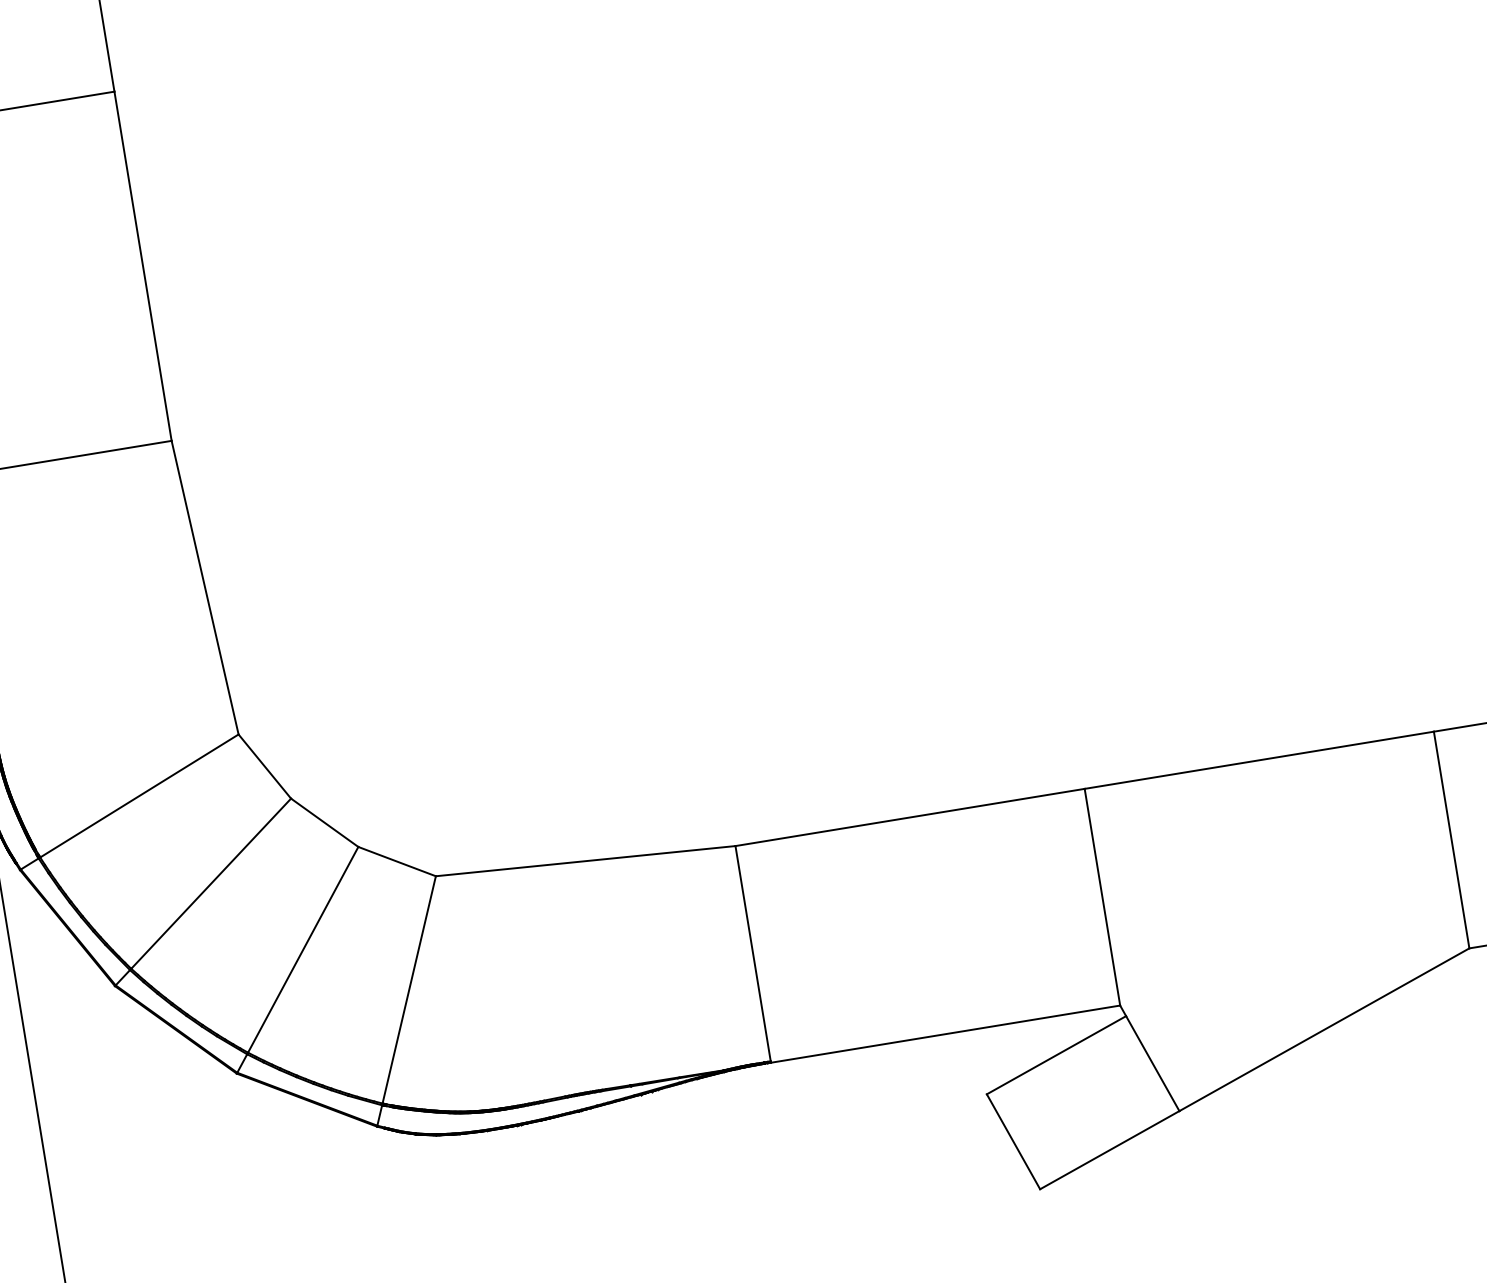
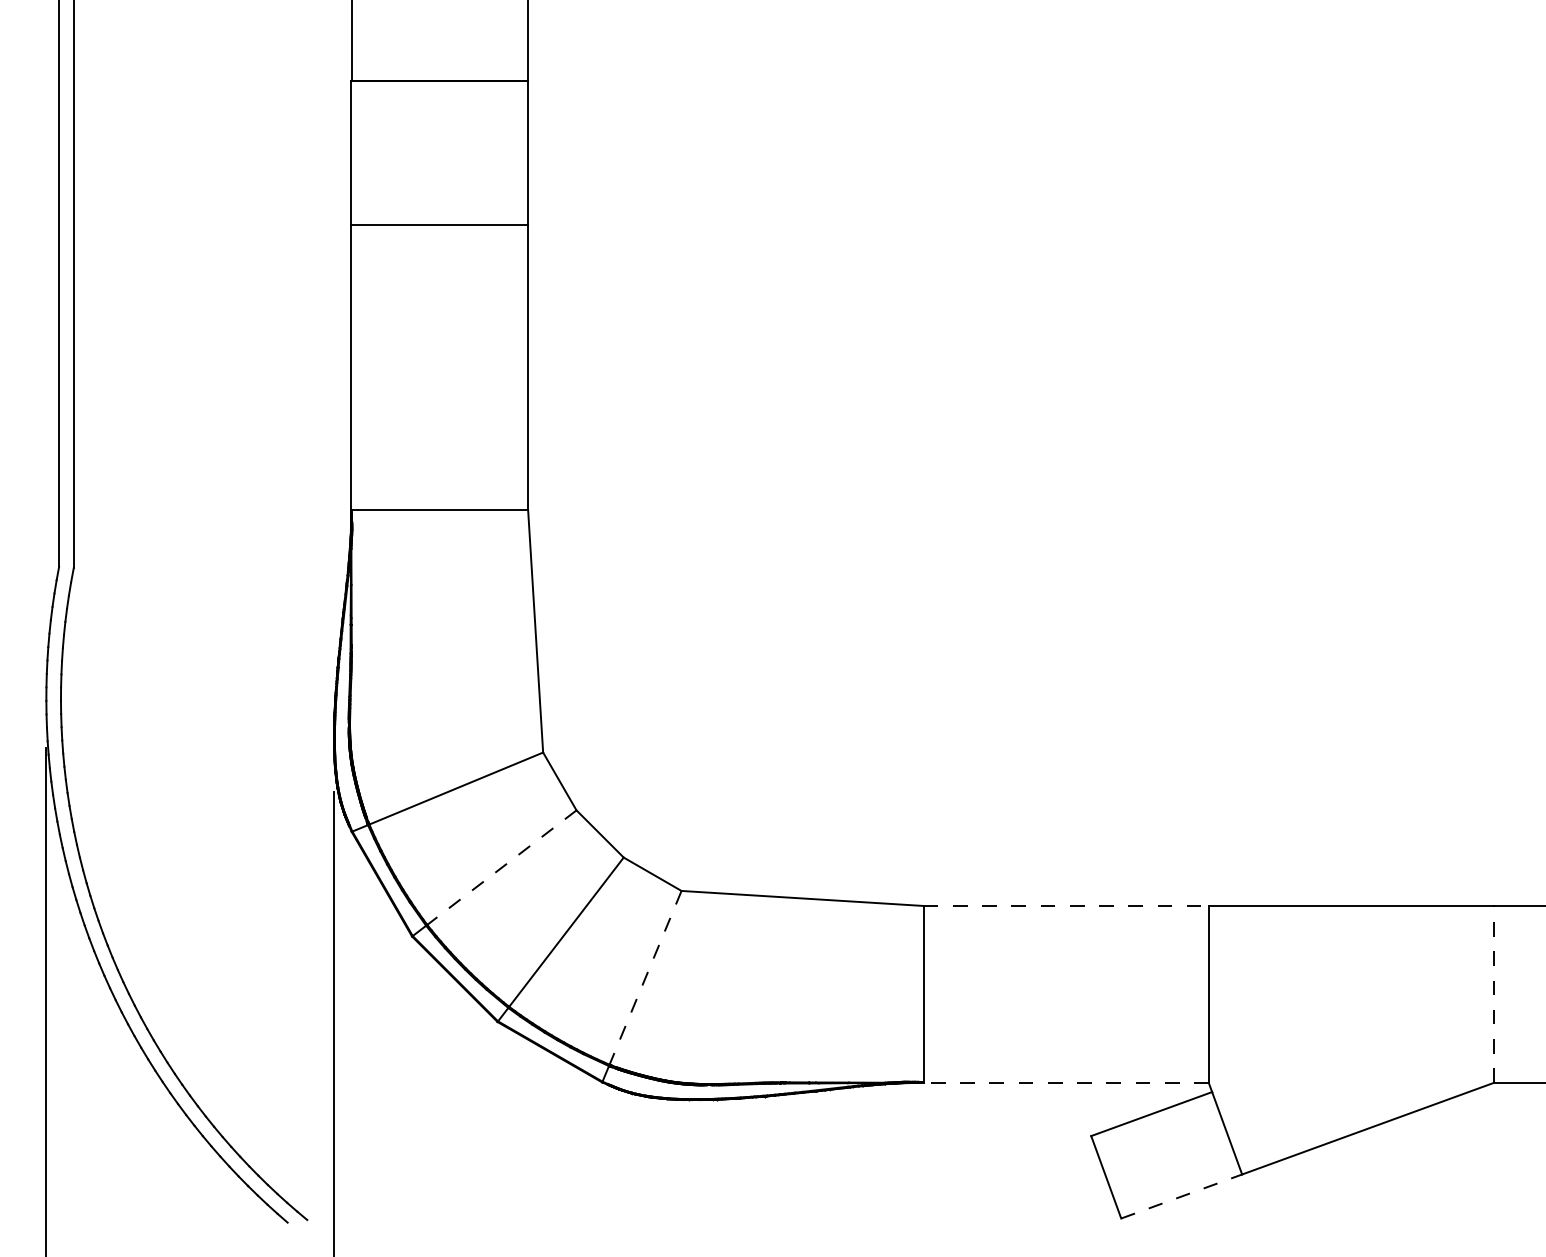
line: (910, 816) -> (1066, 905), solid -> dashed
line: (1450, 838) -> (1493, 993), solid -> dashed
line: (210, 883) -> (501, 867), solid -> dashed
line: (409, 990) -> (645, 978), solid -> dashed
line: (945, 1033) -> (1066, 1082), solid -> dashed
line: (1110, 1150) -> (1182, 1196), solid -> dashed

